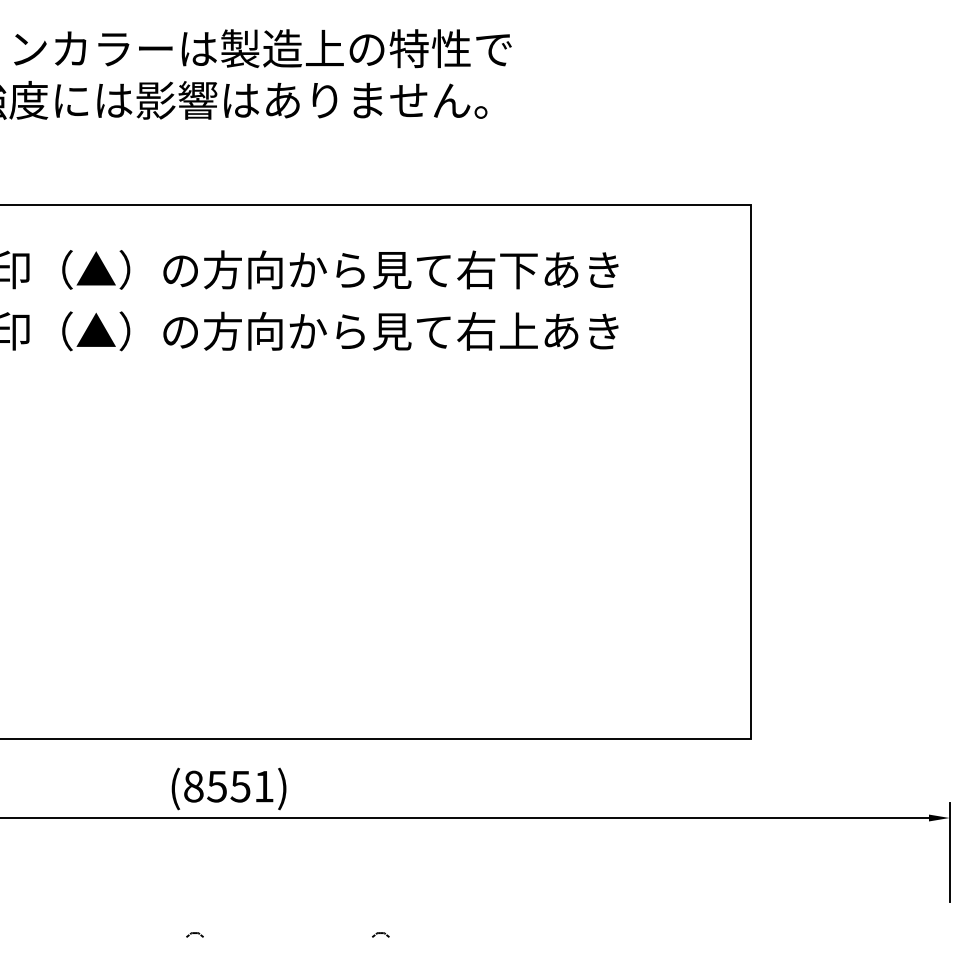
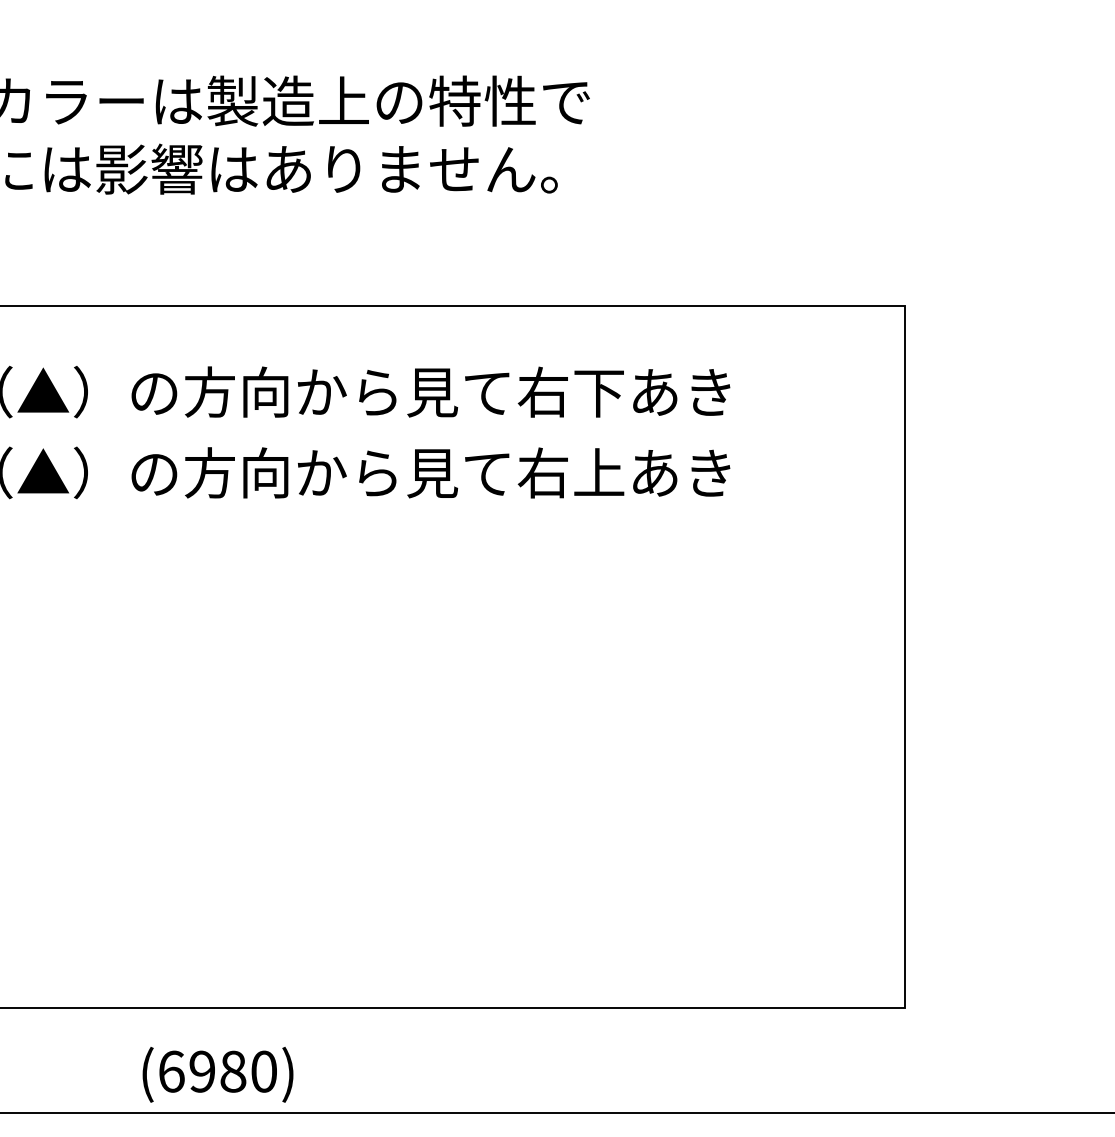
text: (228, 786) -> (217, 1071), (8551) -> (6980)

